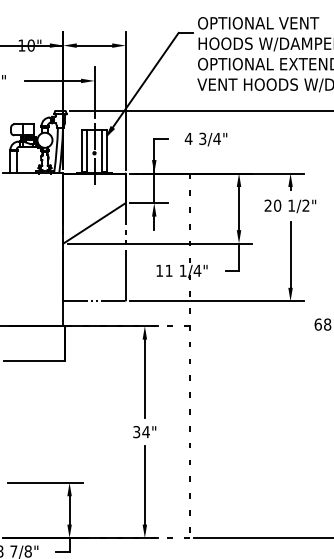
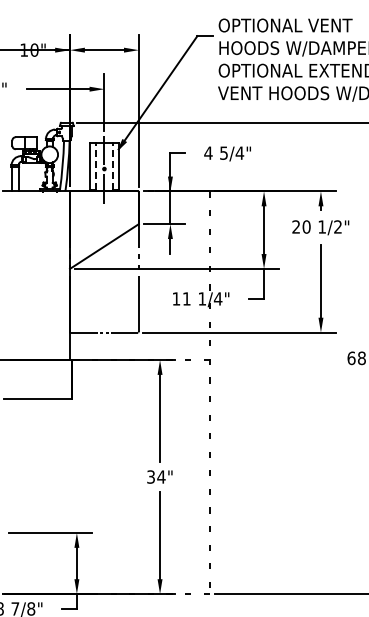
text: (202, 138) -> (223, 152), 3/4" -> 5/4"
line: (87, 150) -> (96, 166), solid -> dashed
line: (101, 150) -> (112, 166), solid -> dashed

